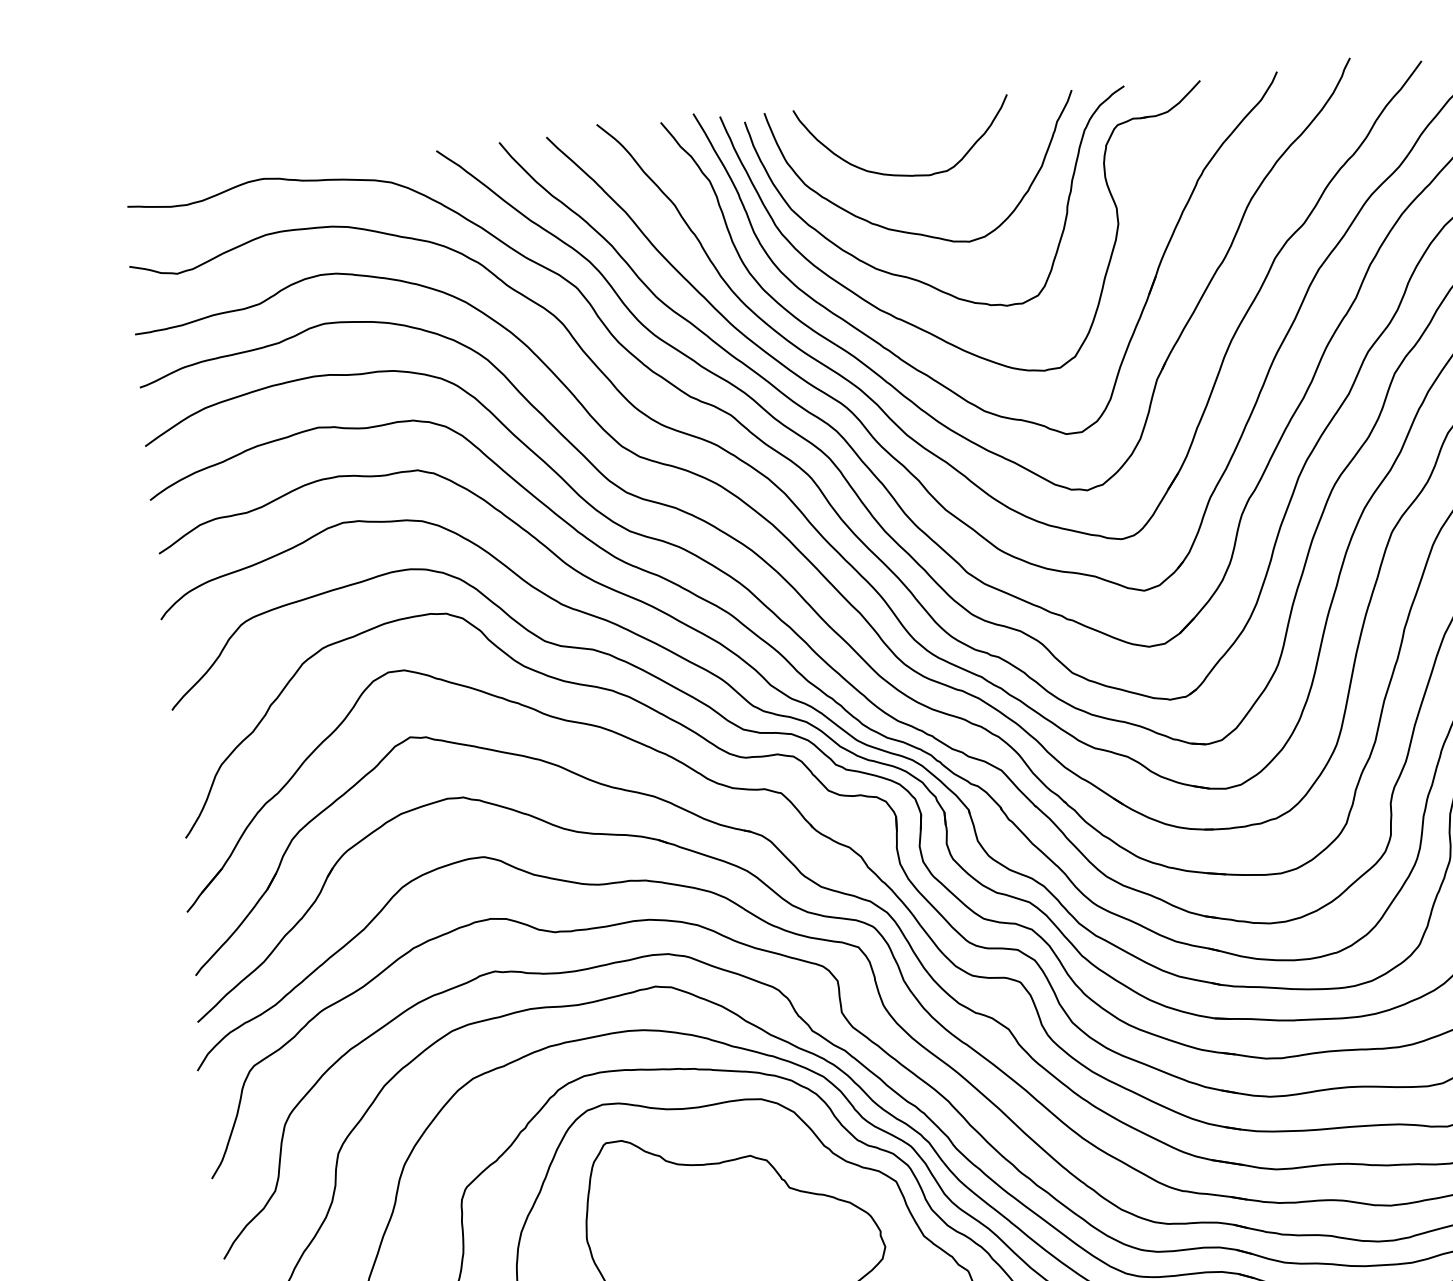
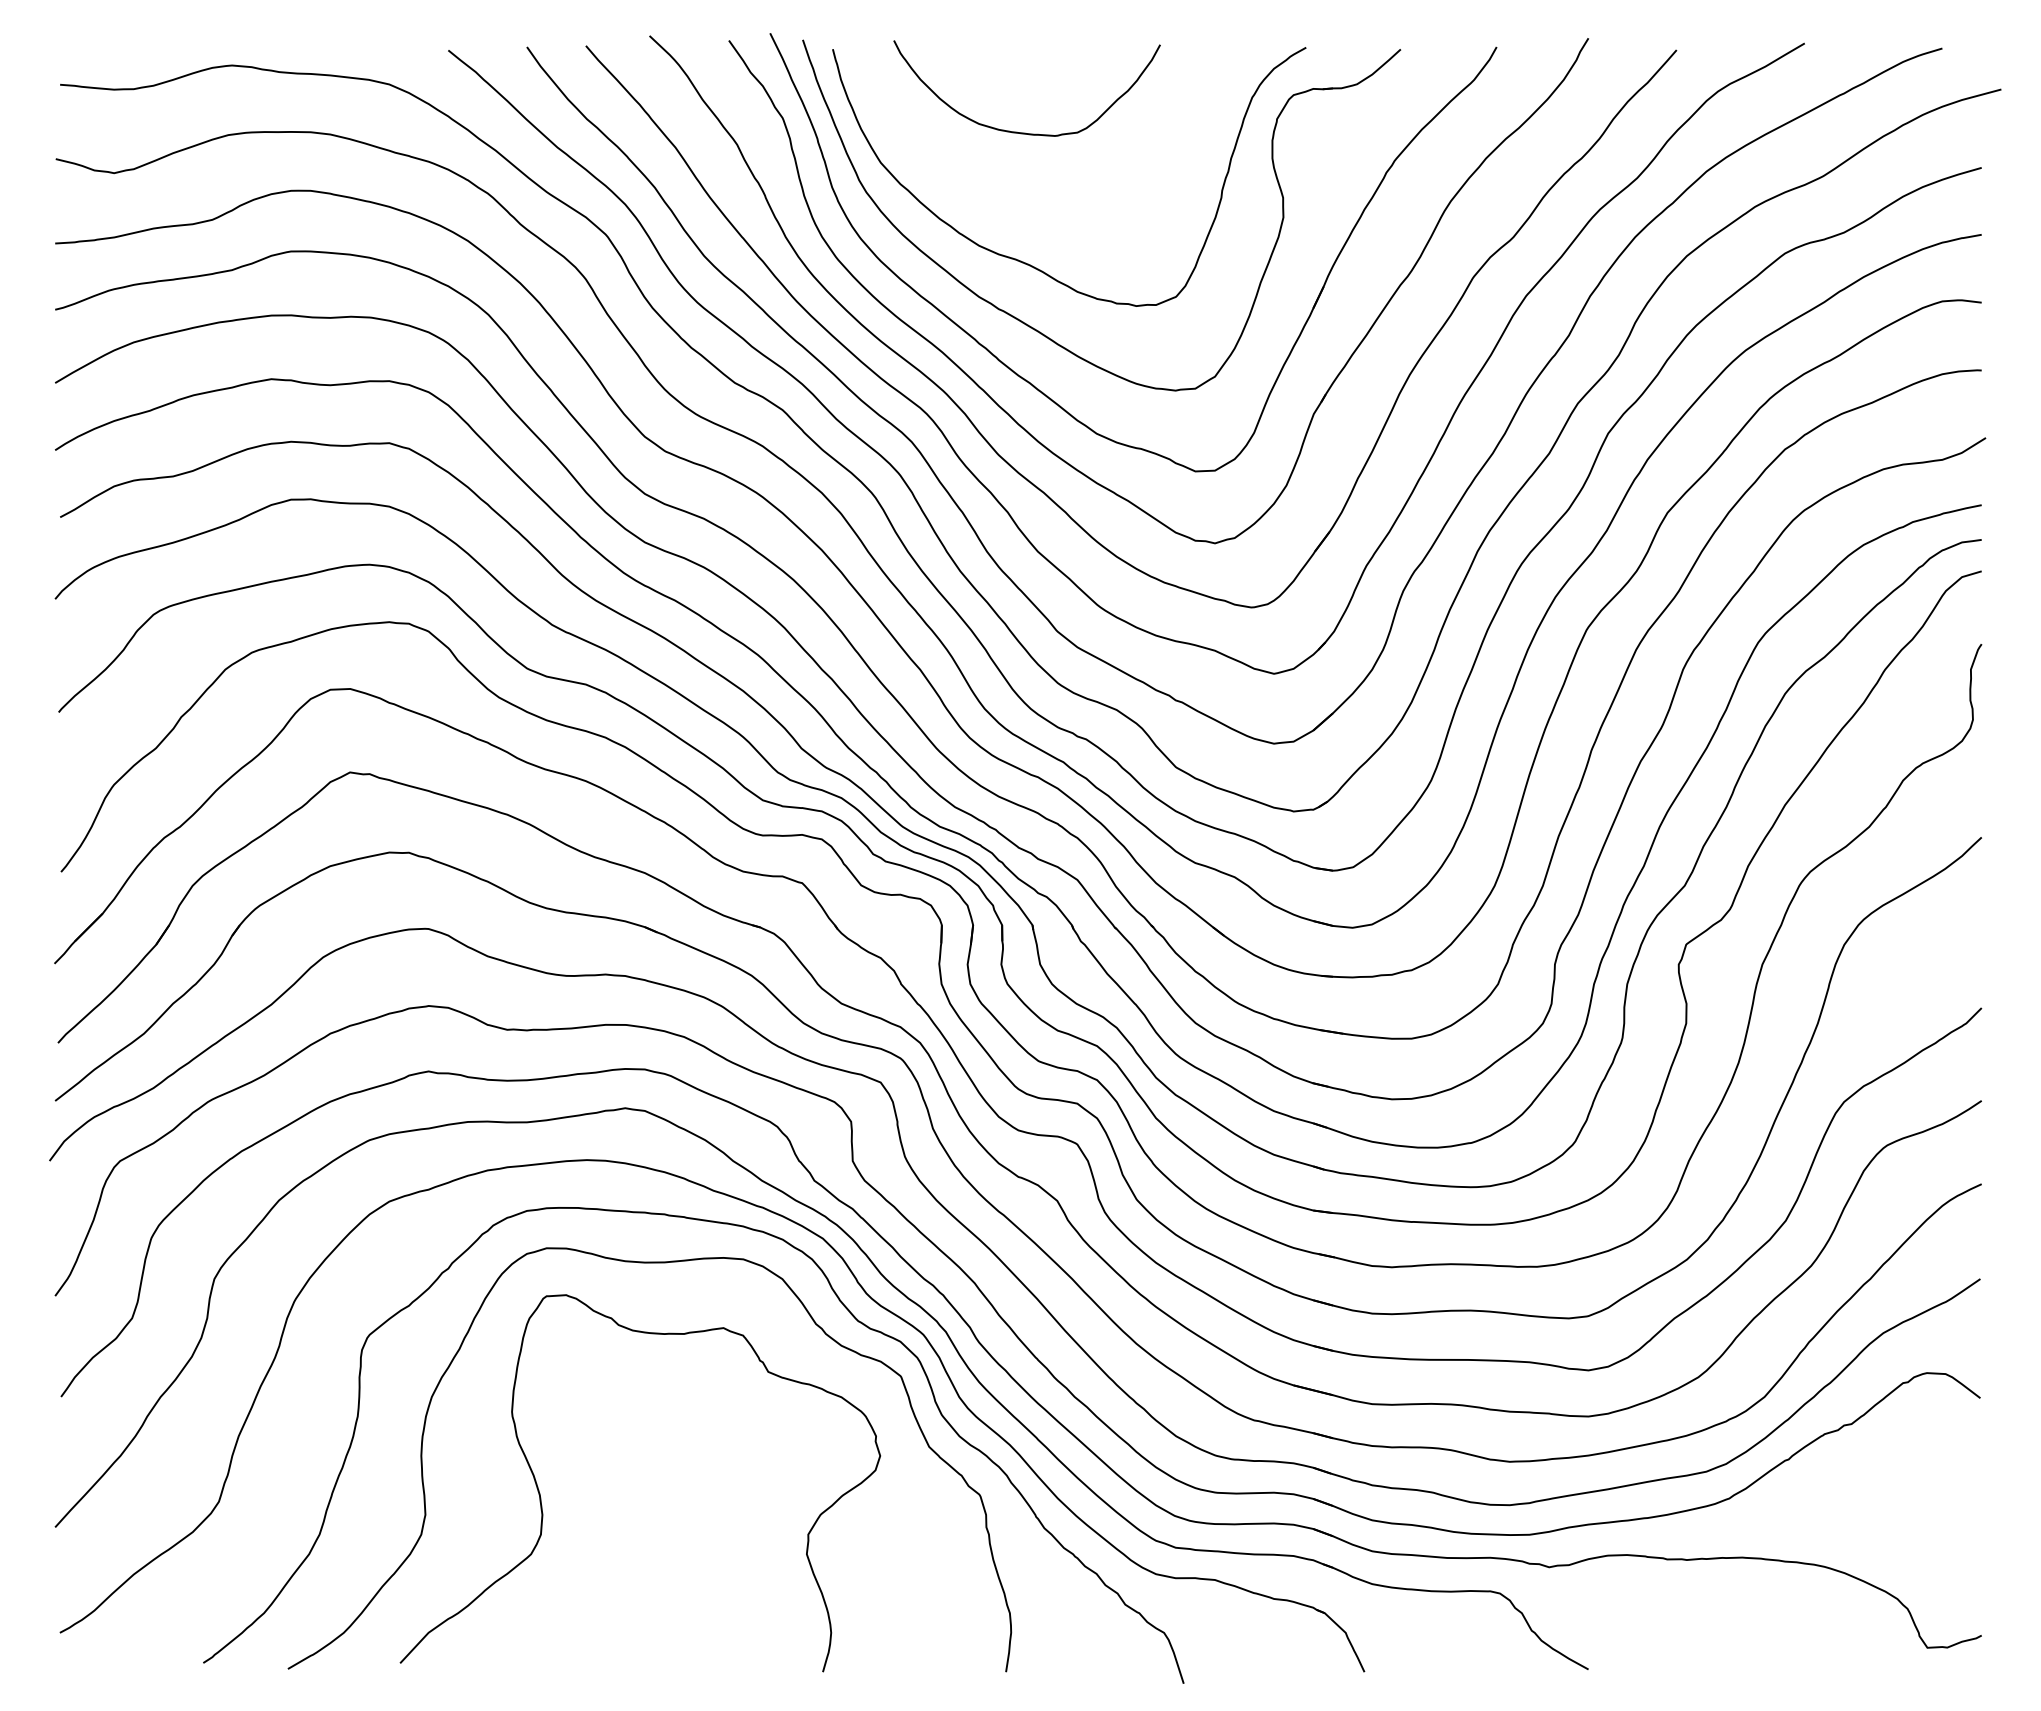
curve: (918, 233) -> (1035, 206), removed

